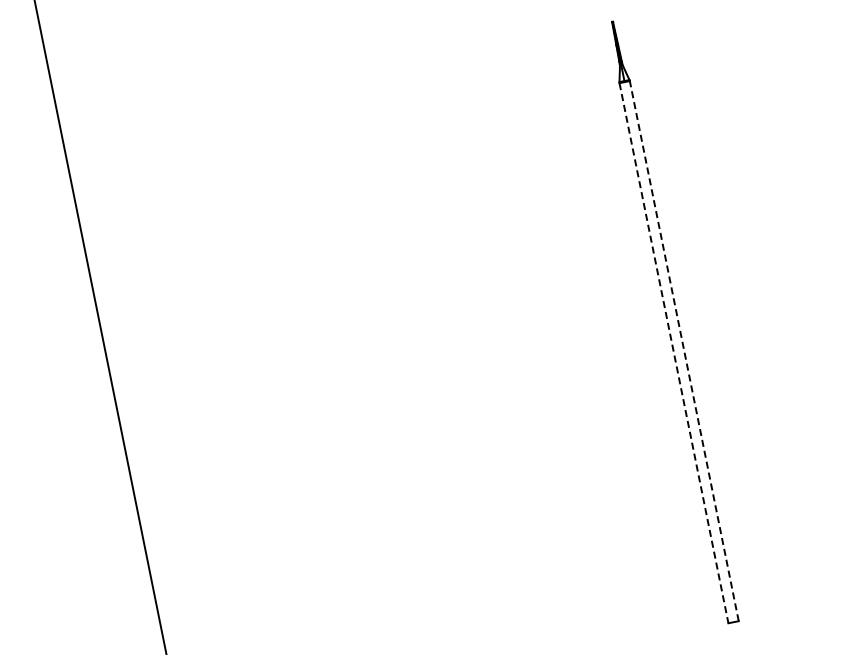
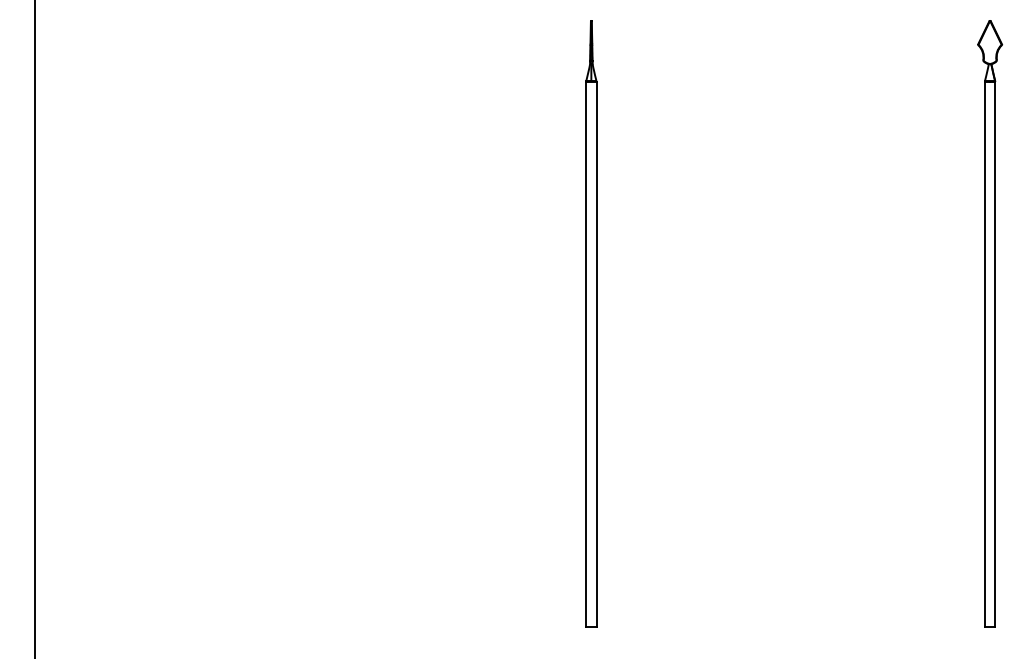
line: (684, 350) -> (596, 354), dashed -> solid
line: (674, 352) -> (586, 354), dashed -> solid

